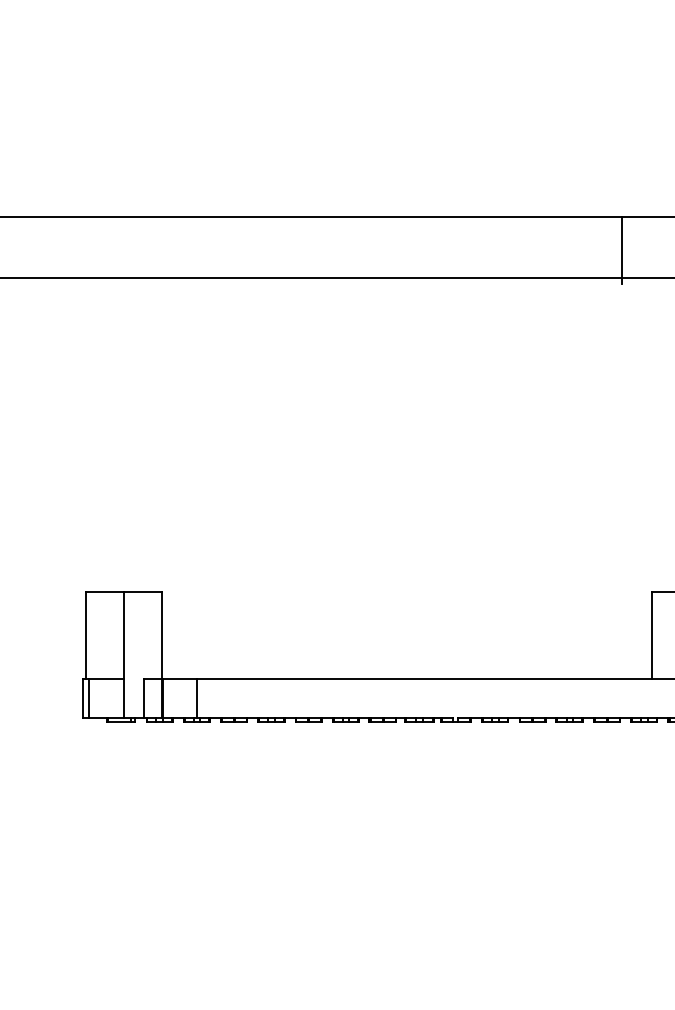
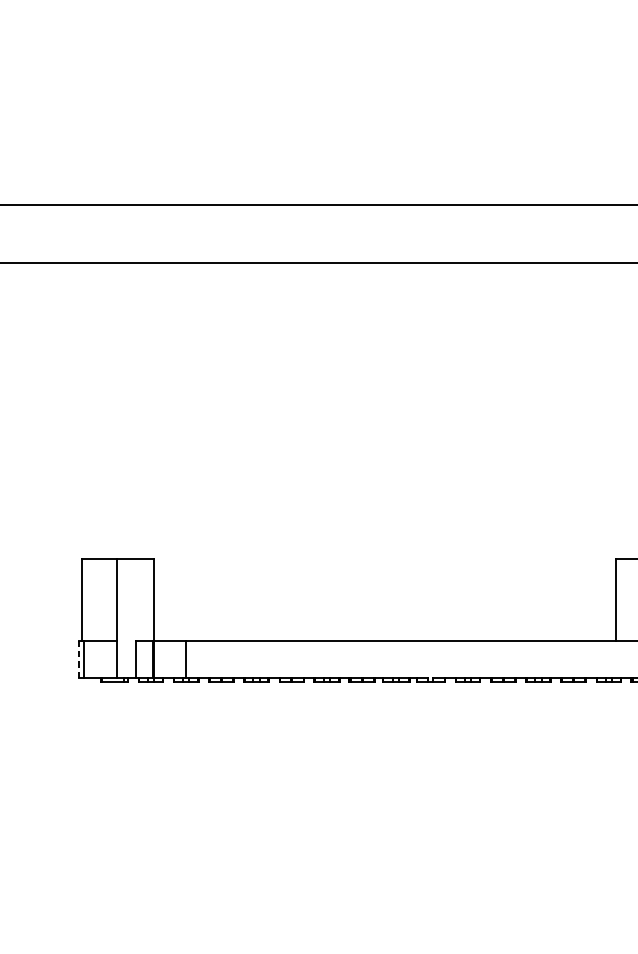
line: (621, 250) -> (587, 236), removed
line: (83, 697) -> (79, 658), solid -> dashed

